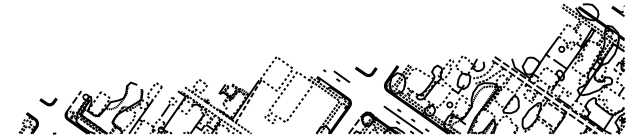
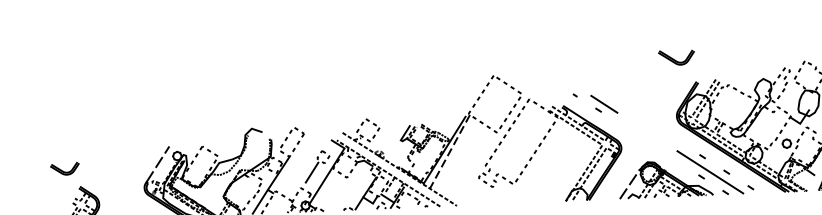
part: (366, 71) -> (677, 57), moved
part: (48, 101) -> (64, 168), moved

